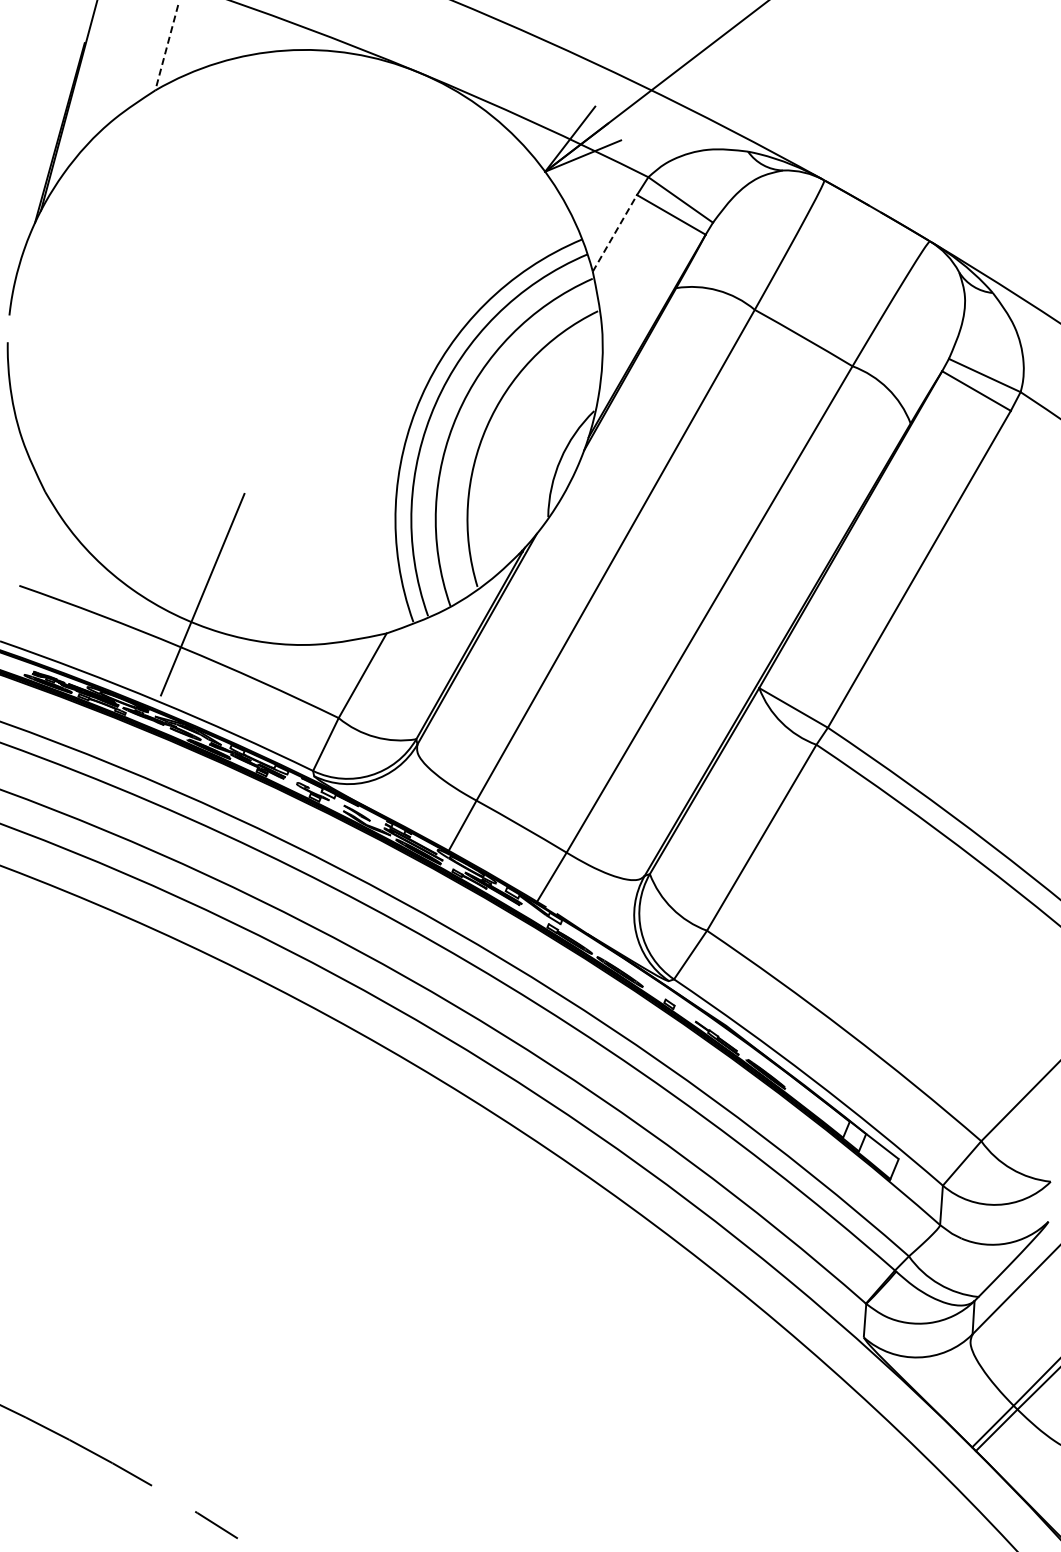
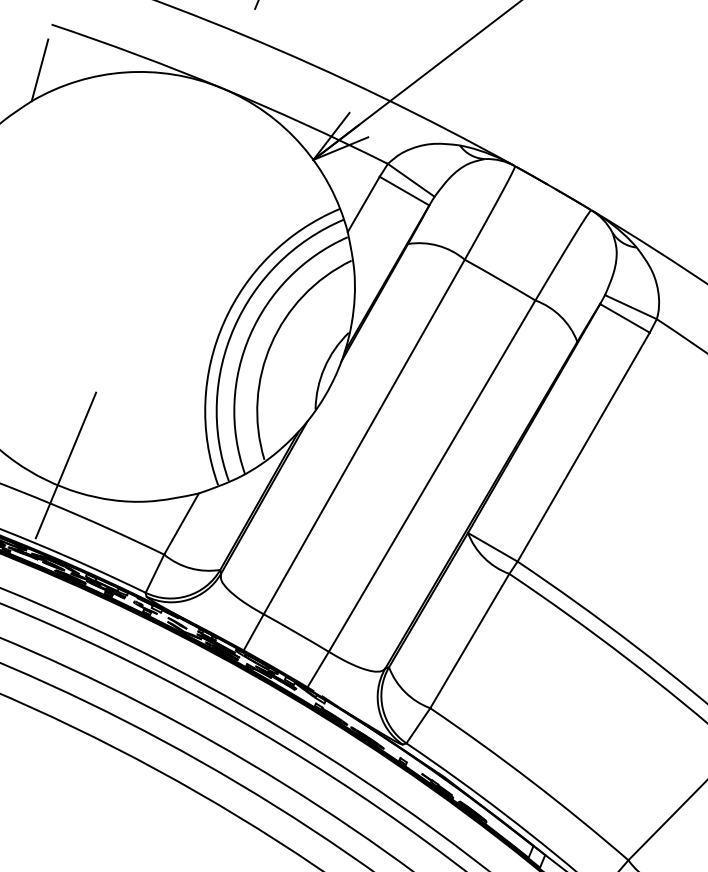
line: (166, 48) -> (39, 70), dashed -> solid
line: (615, 232) -> (364, 203), dashed -> solid

